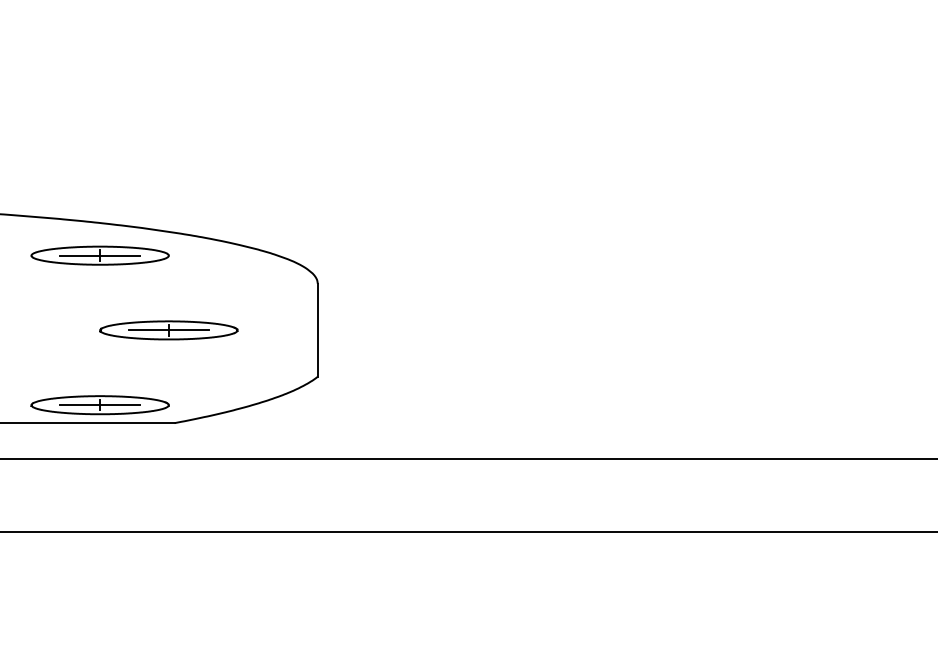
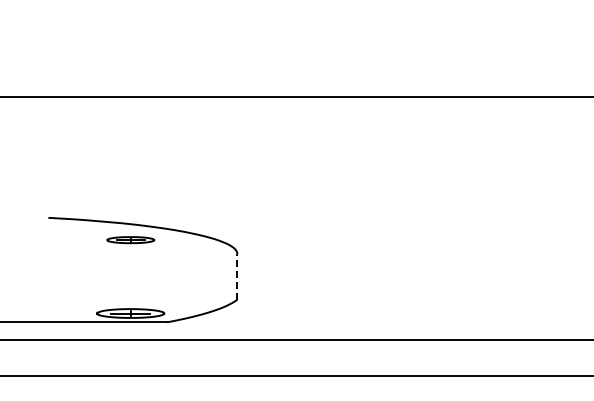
part: (99, 254) -> (130, 239), size x0.7
part: (167, 329) -> (163, 276), removed
line: (318, 329) -> (237, 276), solid -> dashed

